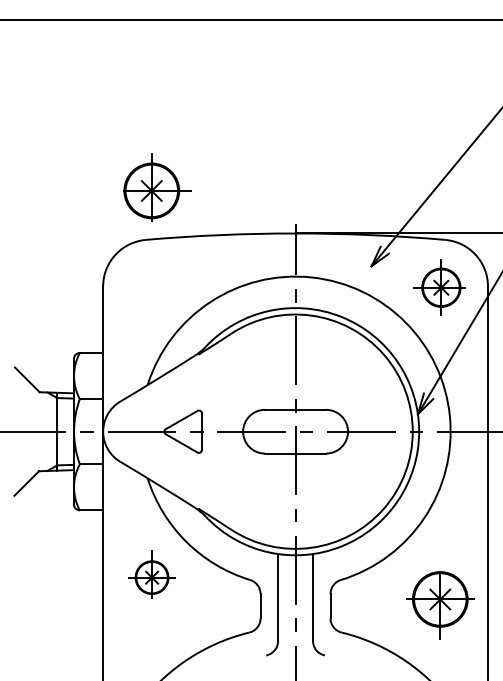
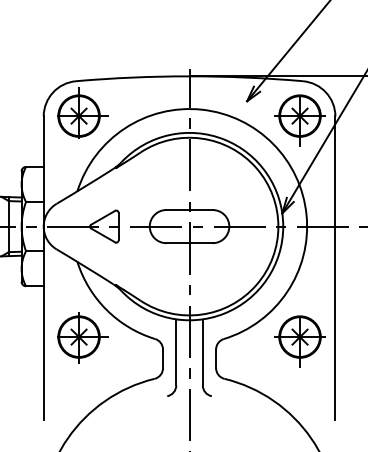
part: (157, 187) -> (83, 113), moved
part: (441, 291) -> (300, 120), size x1.43
part: (155, 577) -> (83, 337), size x1.67
part: (440, 605) -> (300, 341), moved

